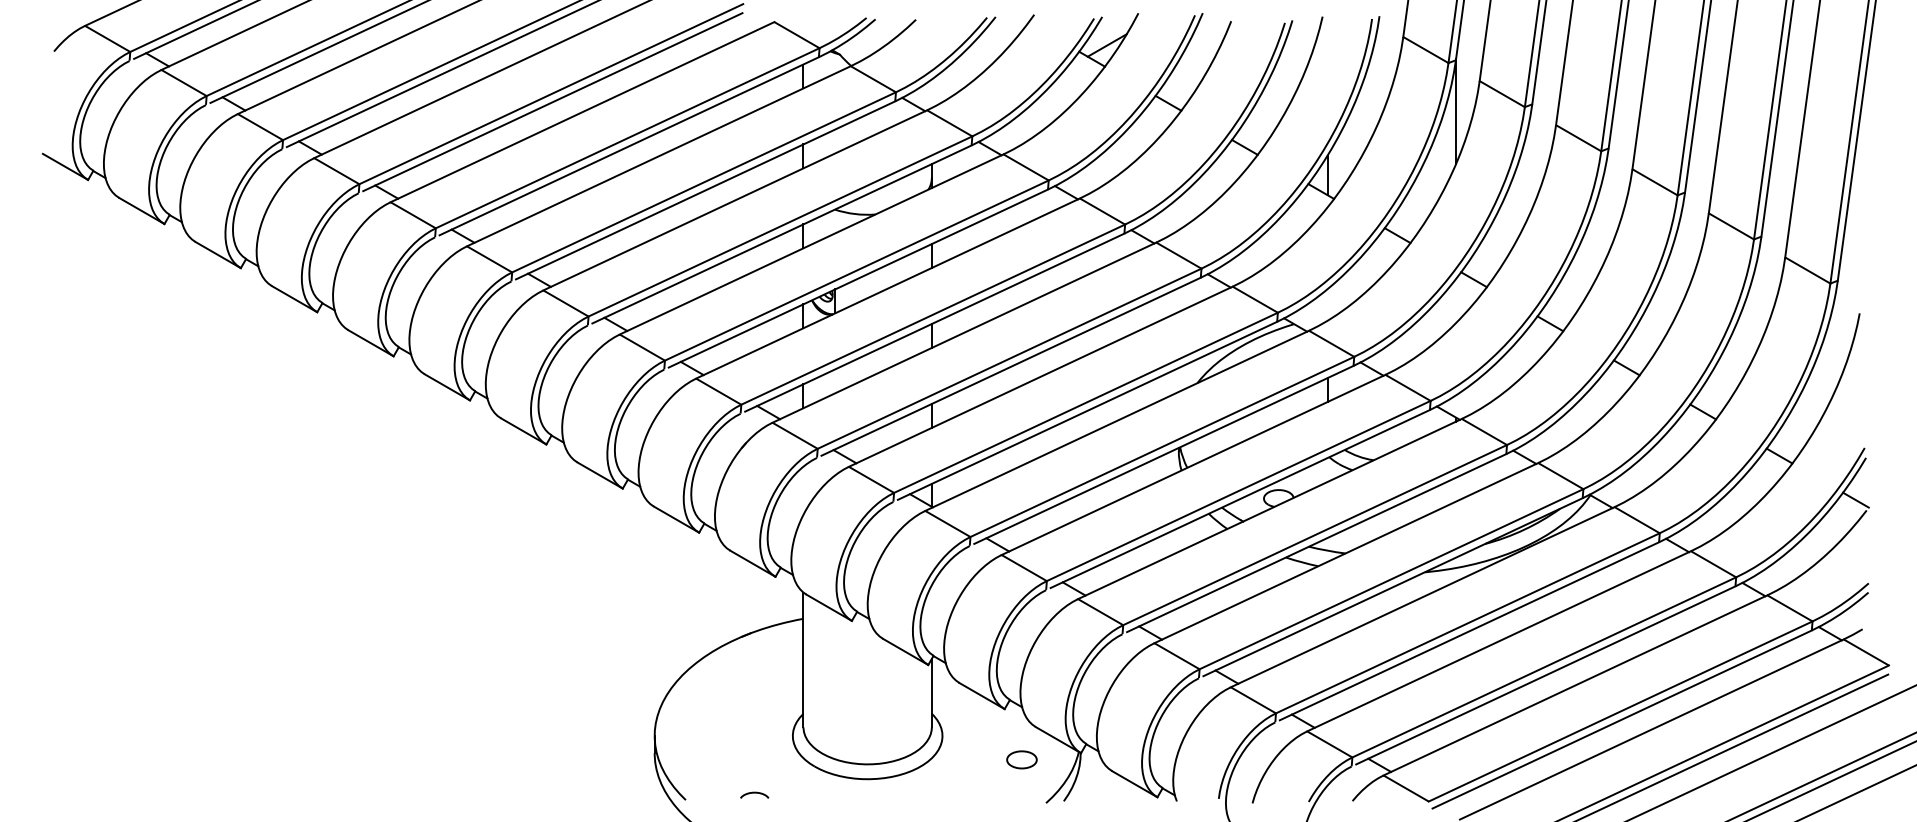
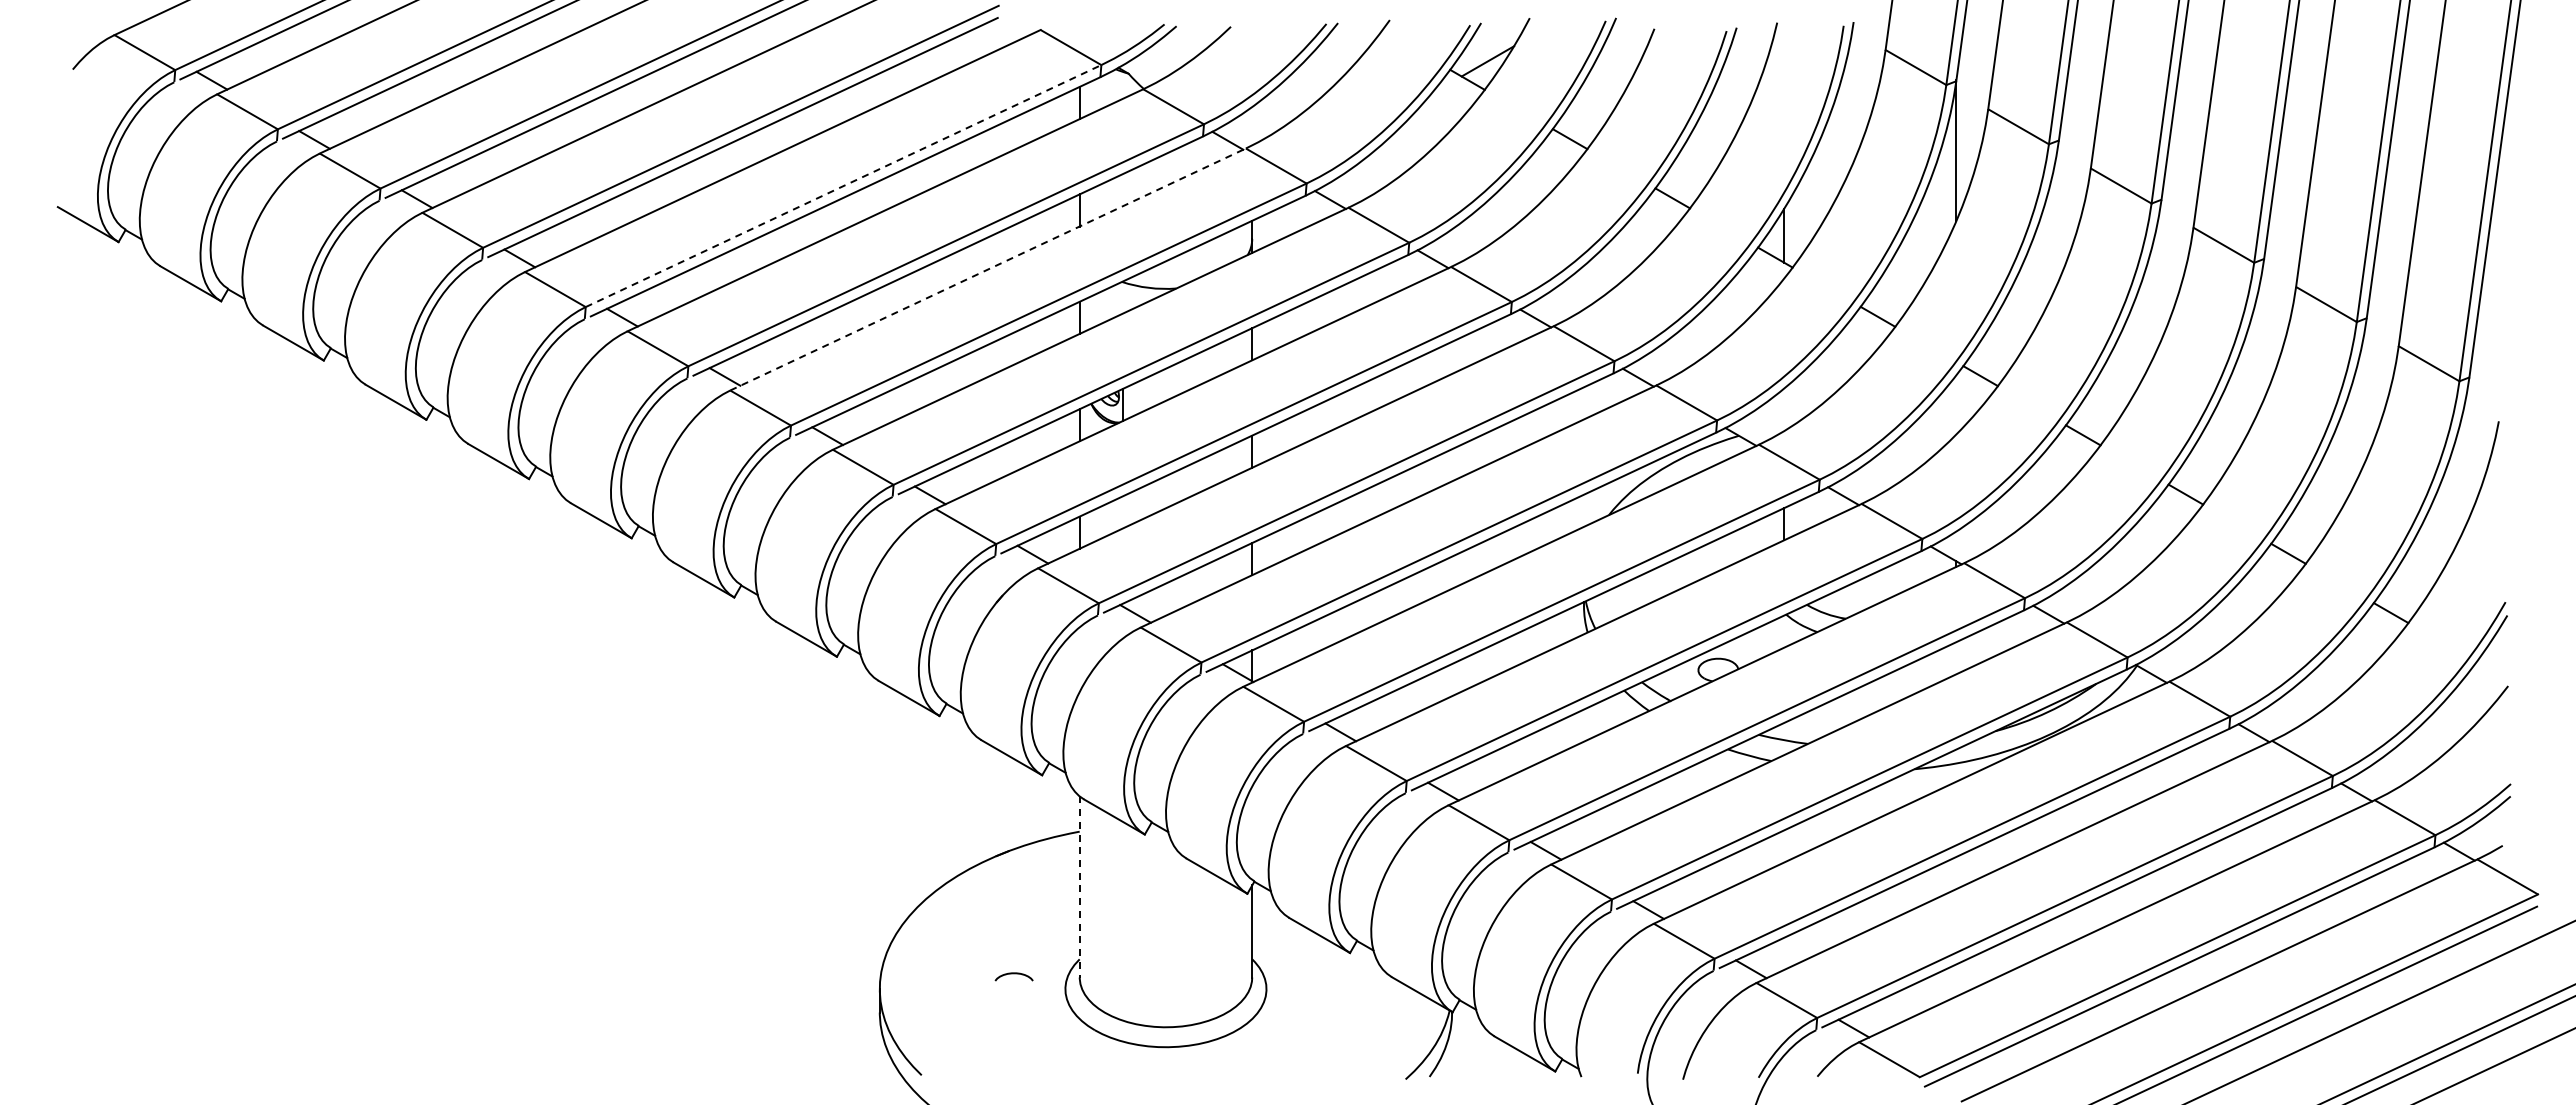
line: (627, 138) -> (843, 186), solid -> dashed
line: (735, 200) -> (988, 269), solid -> dashed
line: (1855, 500) -> (2493, 672), removed
line: (803, 659) -> (1079, 886), solid -> dashed
part: (1022, 759) -> (1373, 1020), removed
curve: (754, 793) -> (1013, 974), moved

